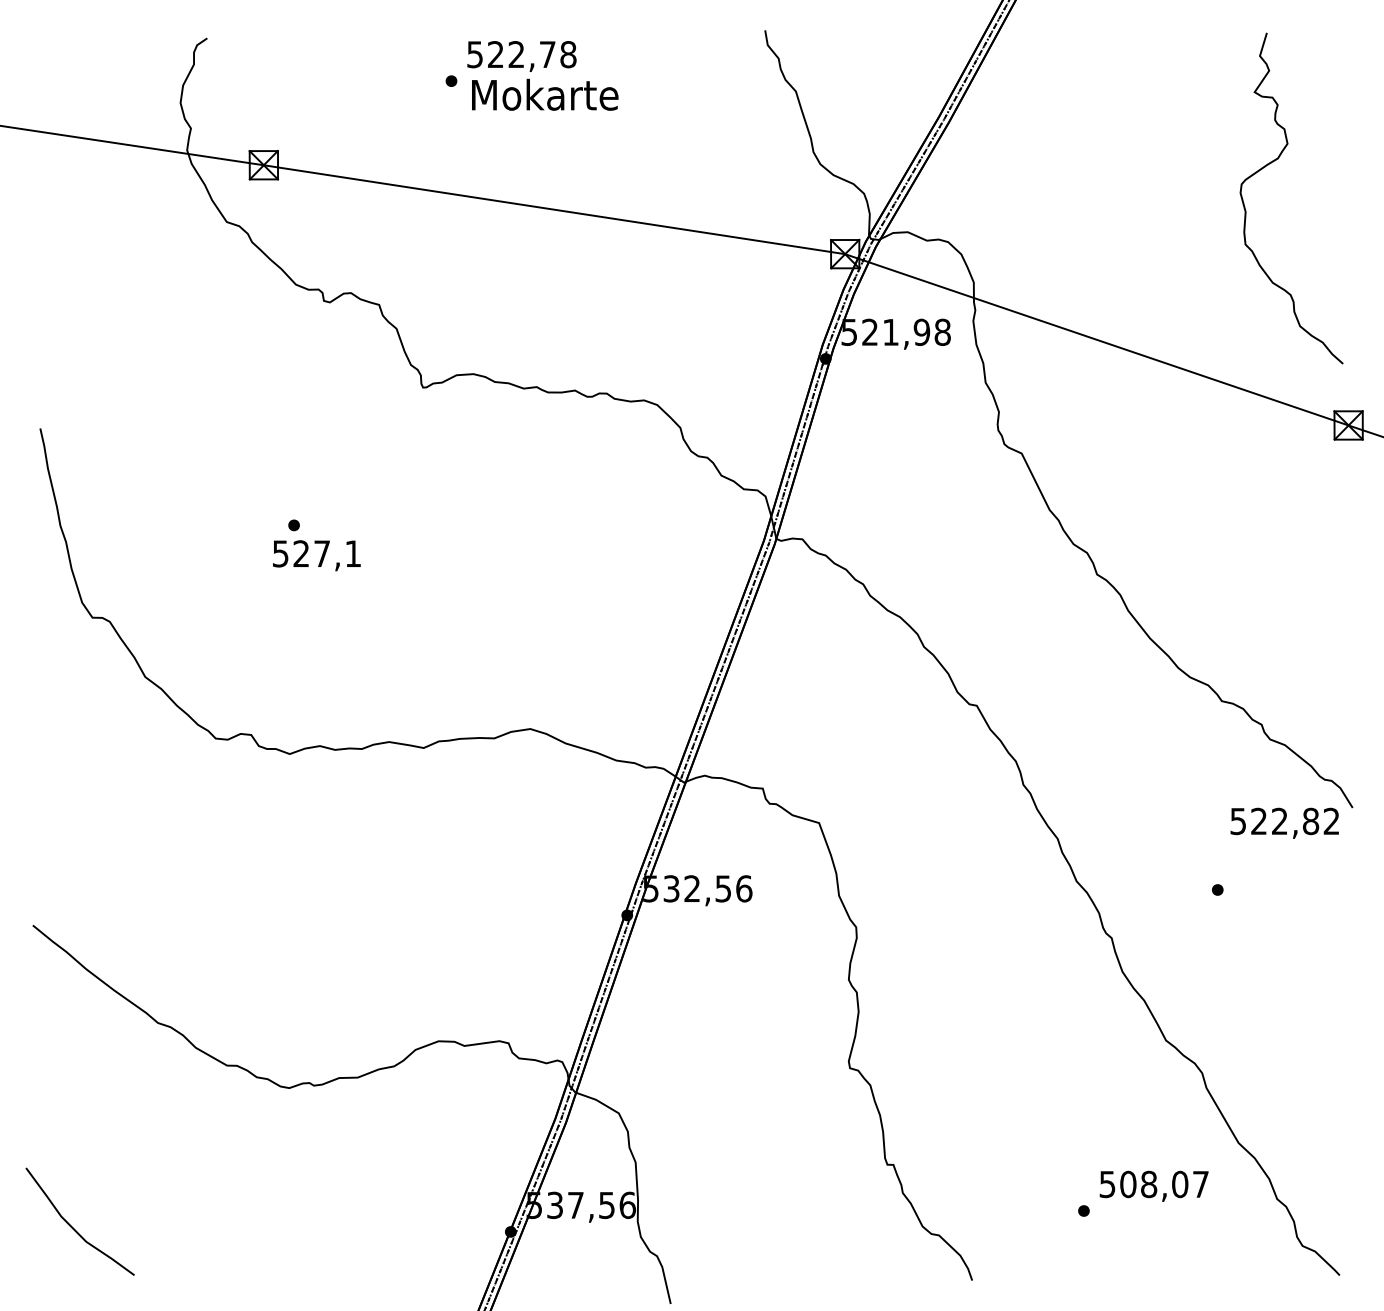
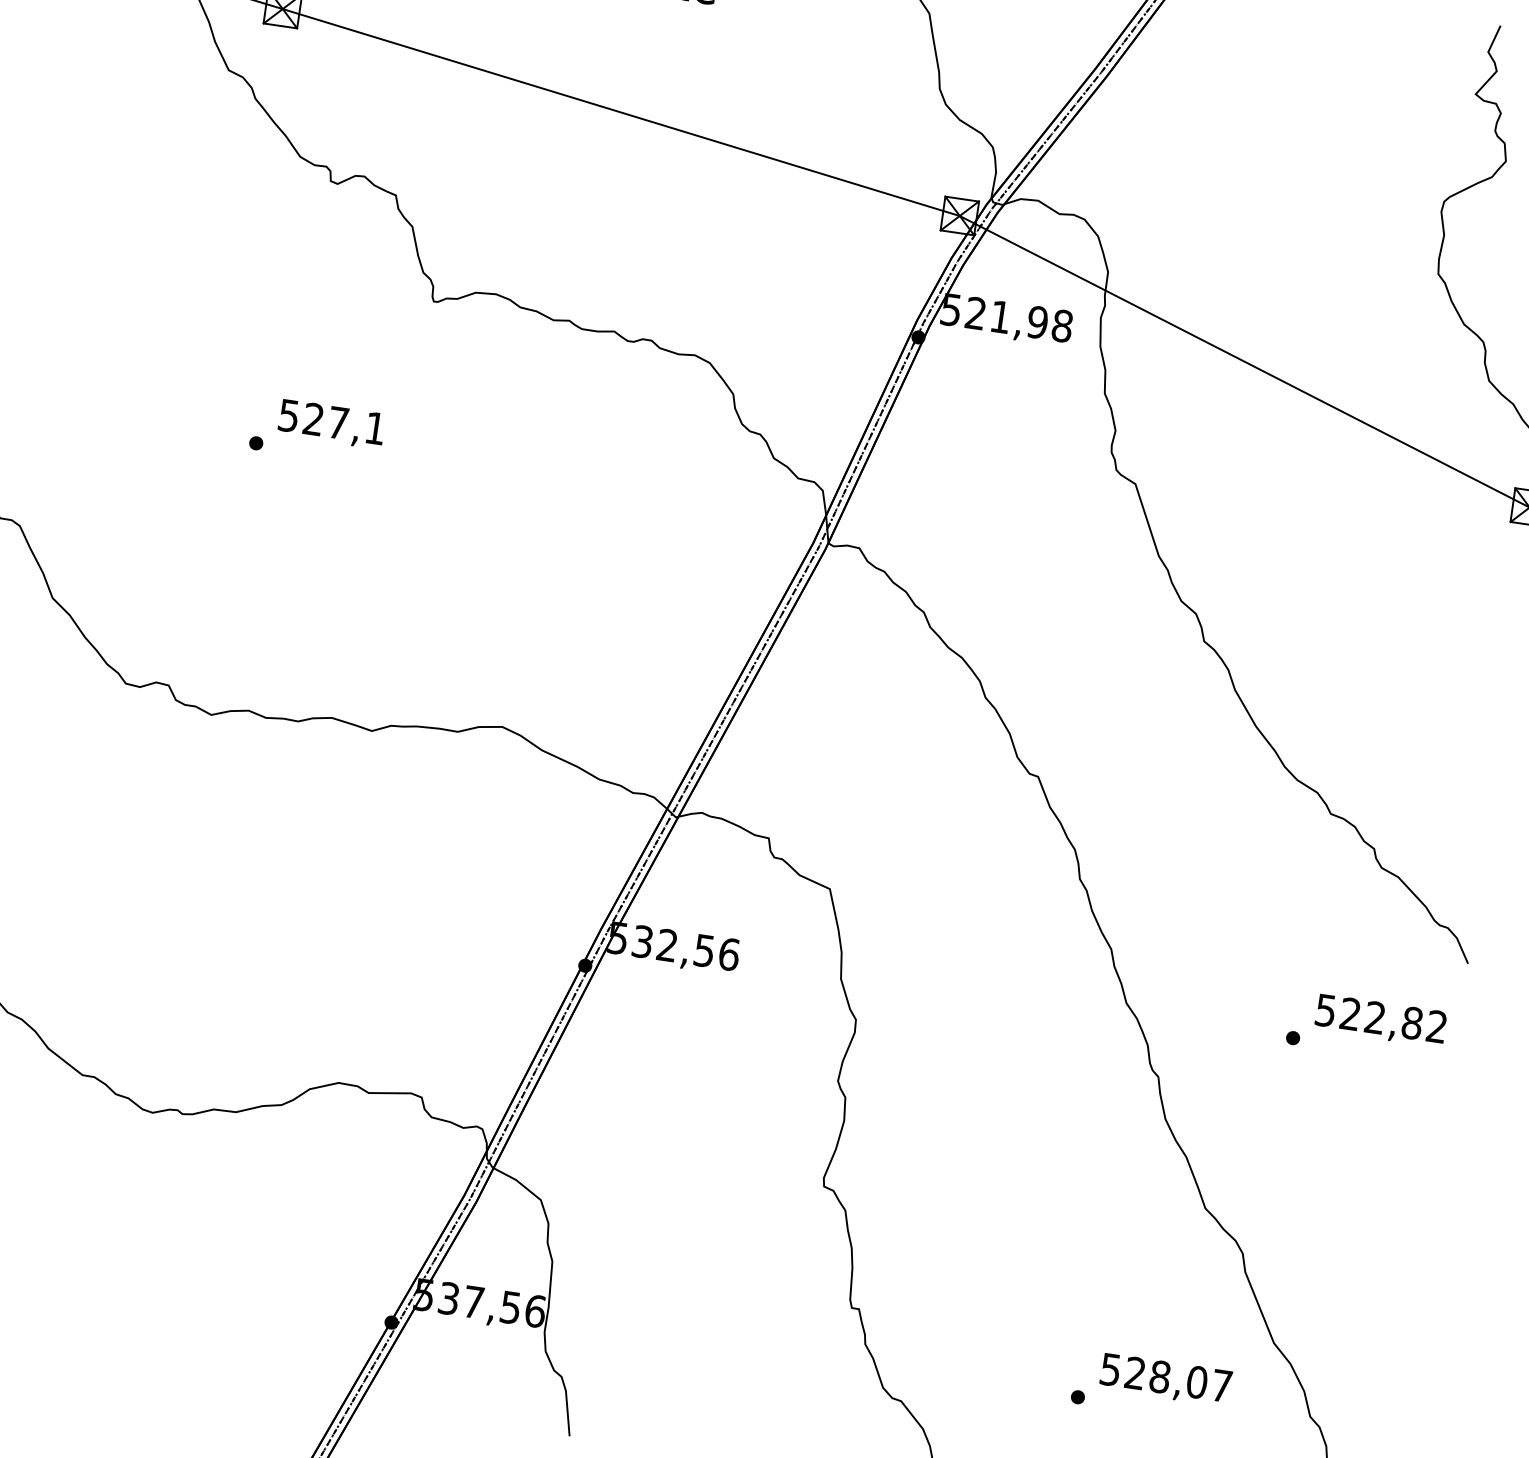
text: (316, 555) -> (331, 423), moved
text: (1284, 822) -> (1380, 1019), moved
text: (1128, 1184) -> (1135, 1373), 508,07 -> 528,07

